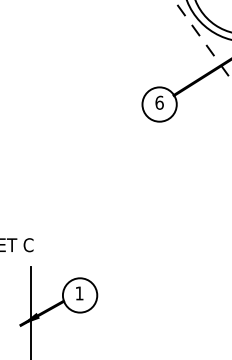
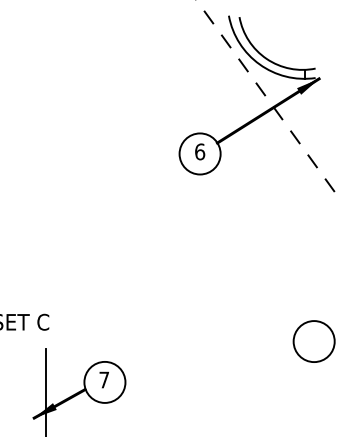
text: (78, 293) -> (103, 379), 1 -> 7

